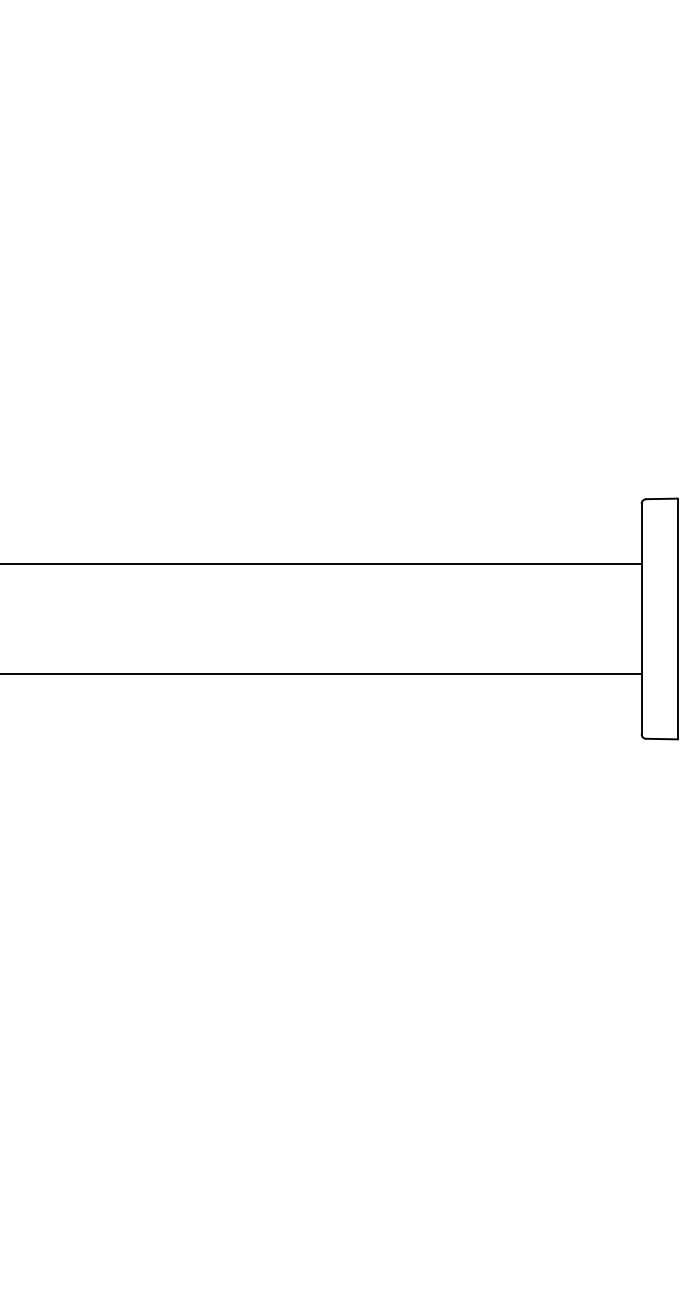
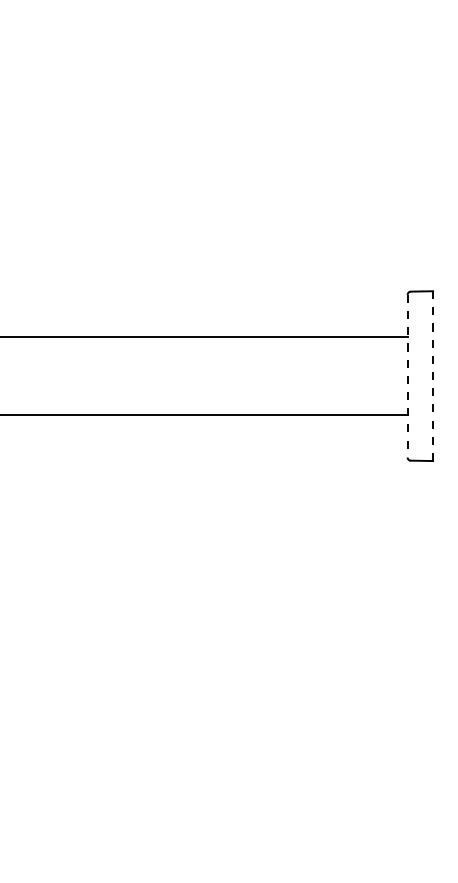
line: (677, 618) -> (432, 375), solid -> dashed
line: (641, 619) -> (407, 376), solid -> dashed

